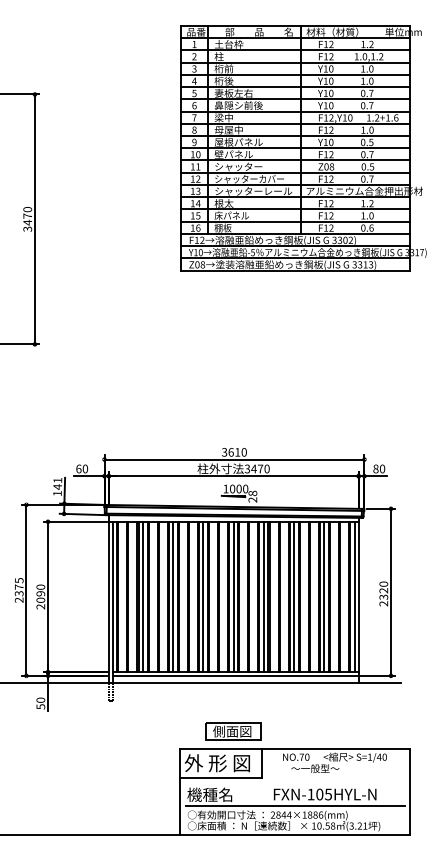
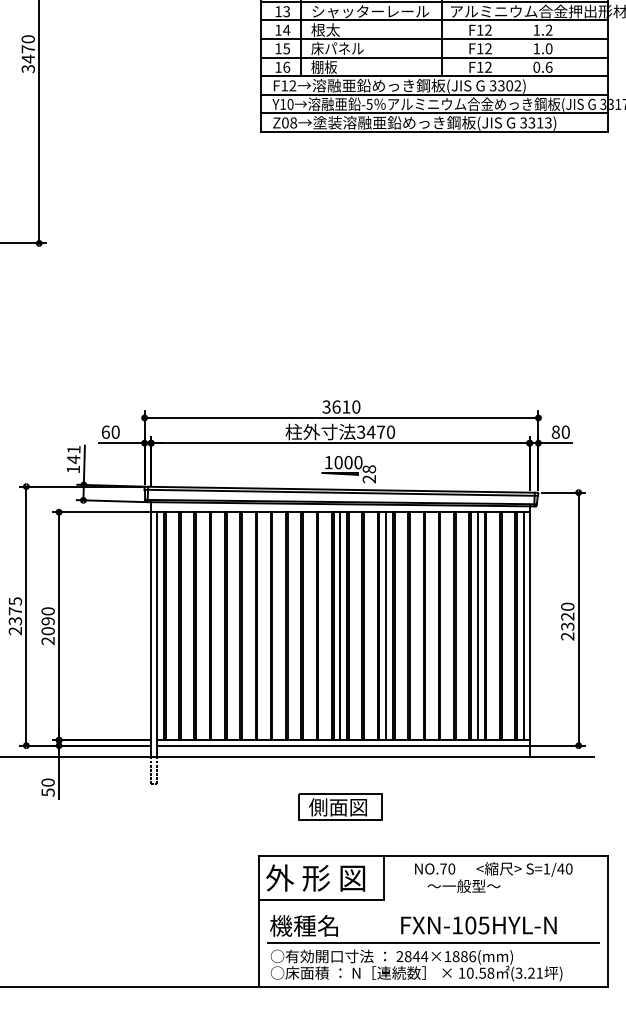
line: (143, 596) -> (203, 625), removed
line: (173, 596) -> (249, 625), removed
line: (203, 596) -> (294, 625), removed
line: (294, 596) -> (432, 625), removed
part: (233, 731) -> (340, 807), moved

